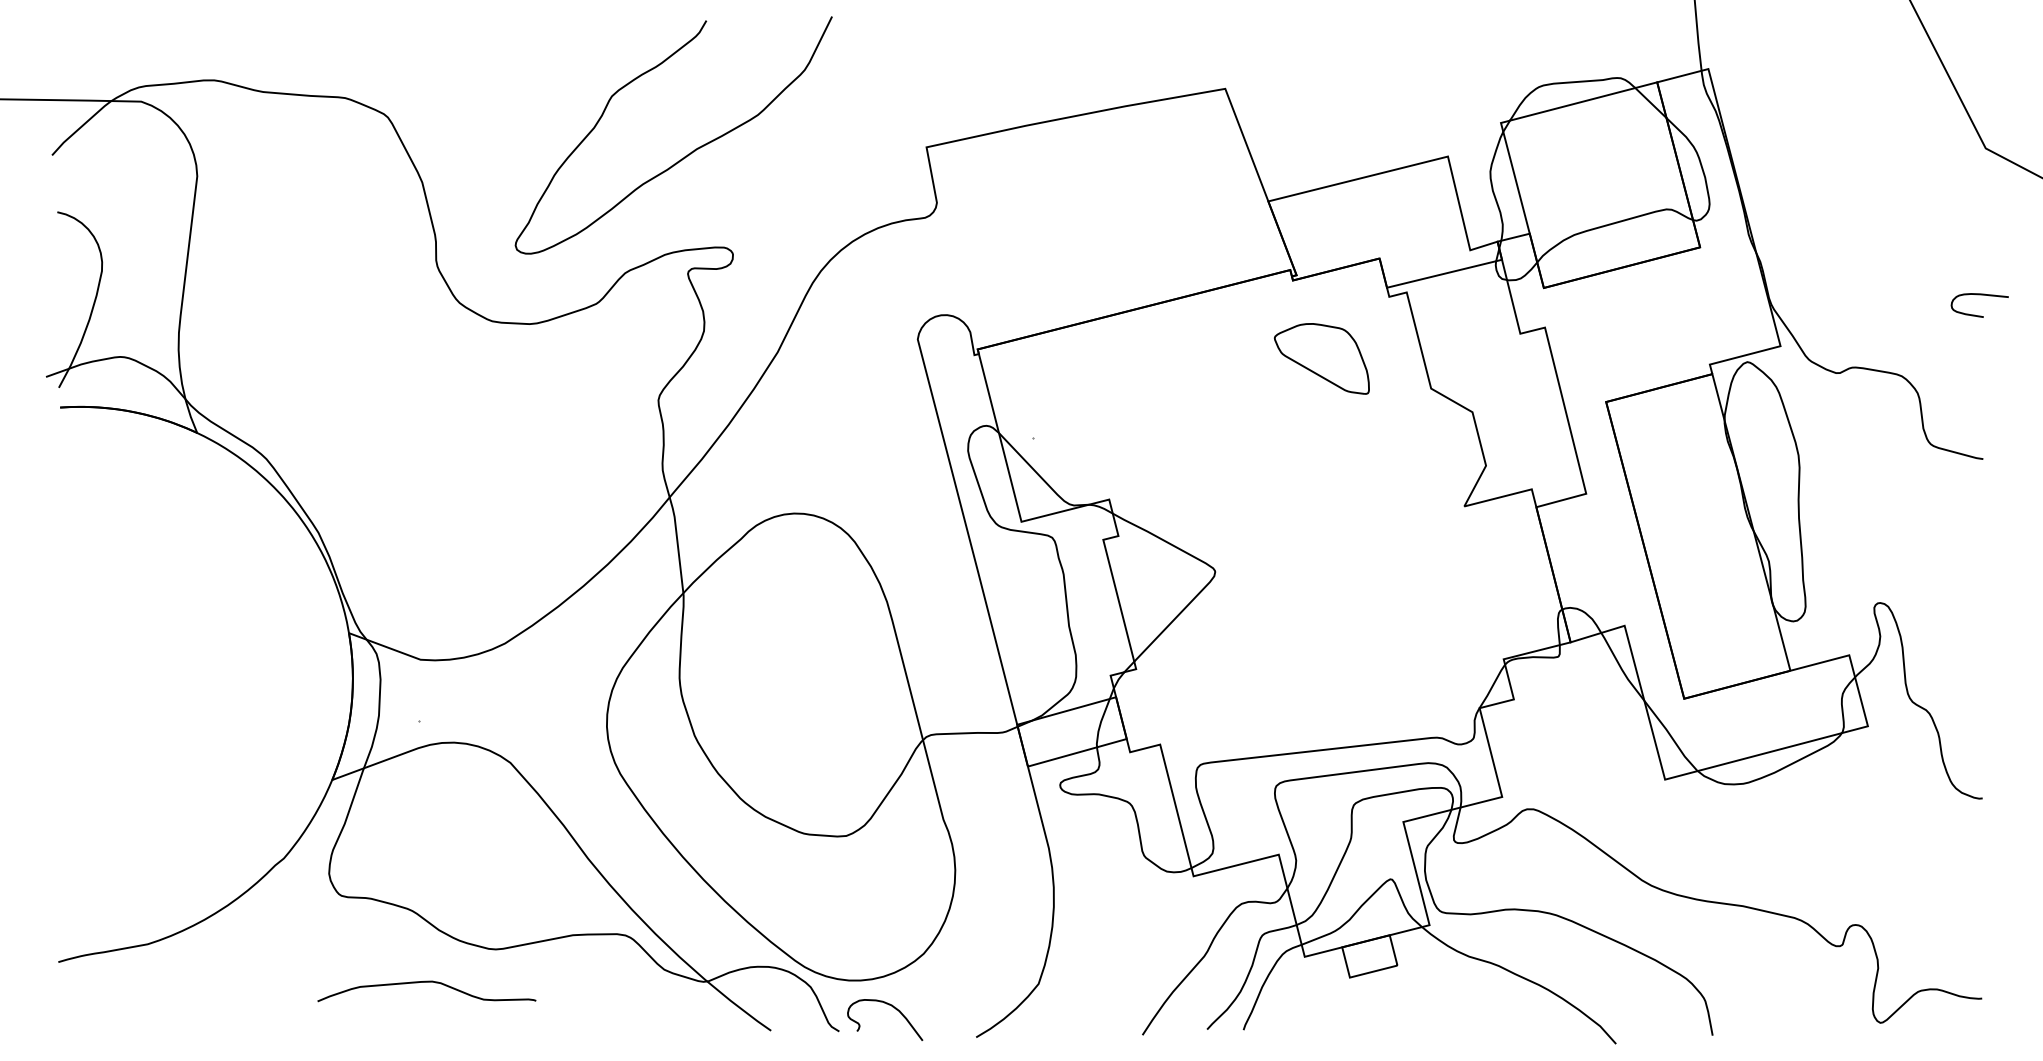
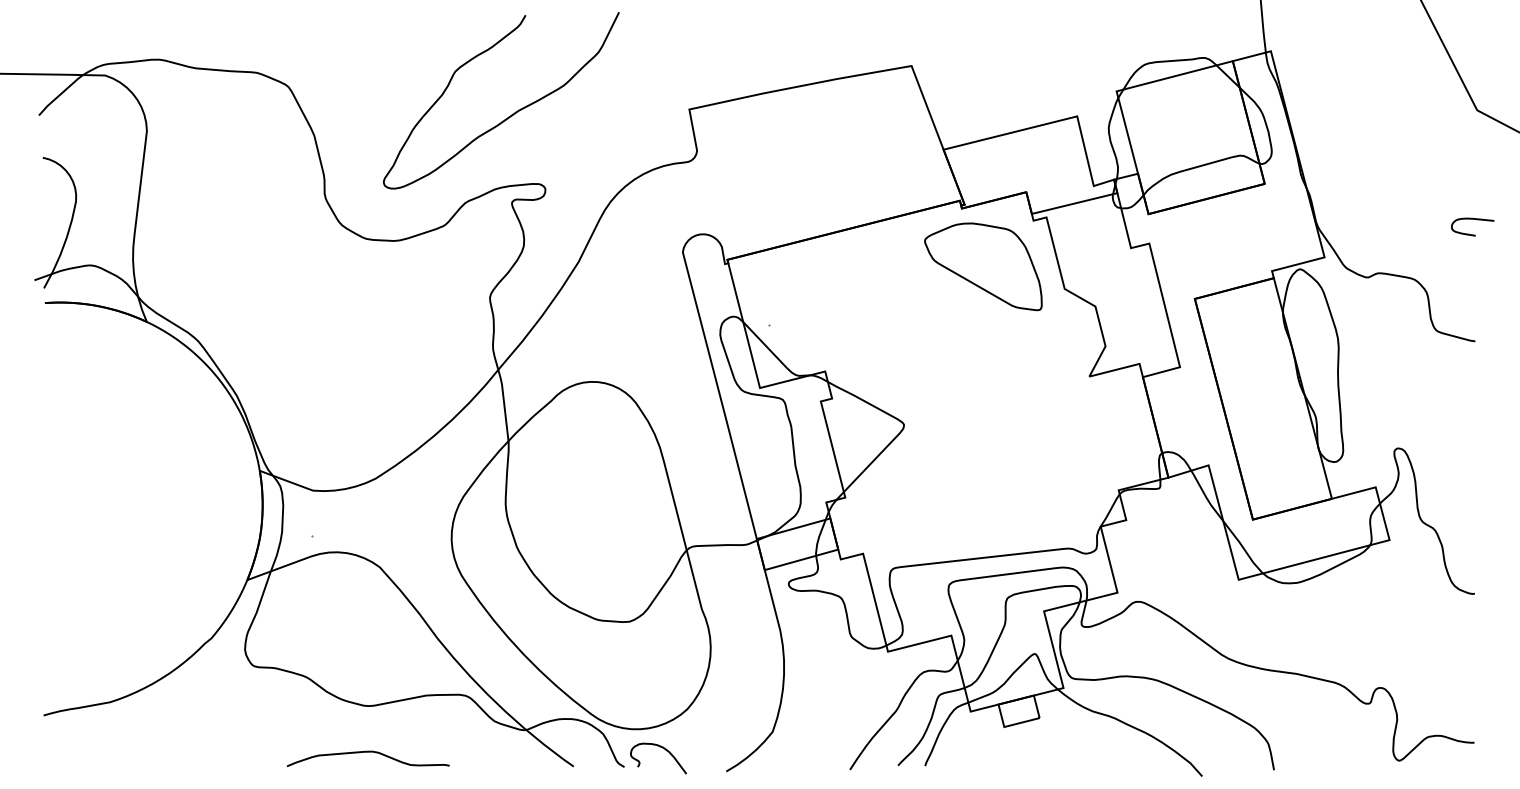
part: (1321, 358) -> (983, 266), size x1.67
curve: (426, 982) -> (368, 752), moved

